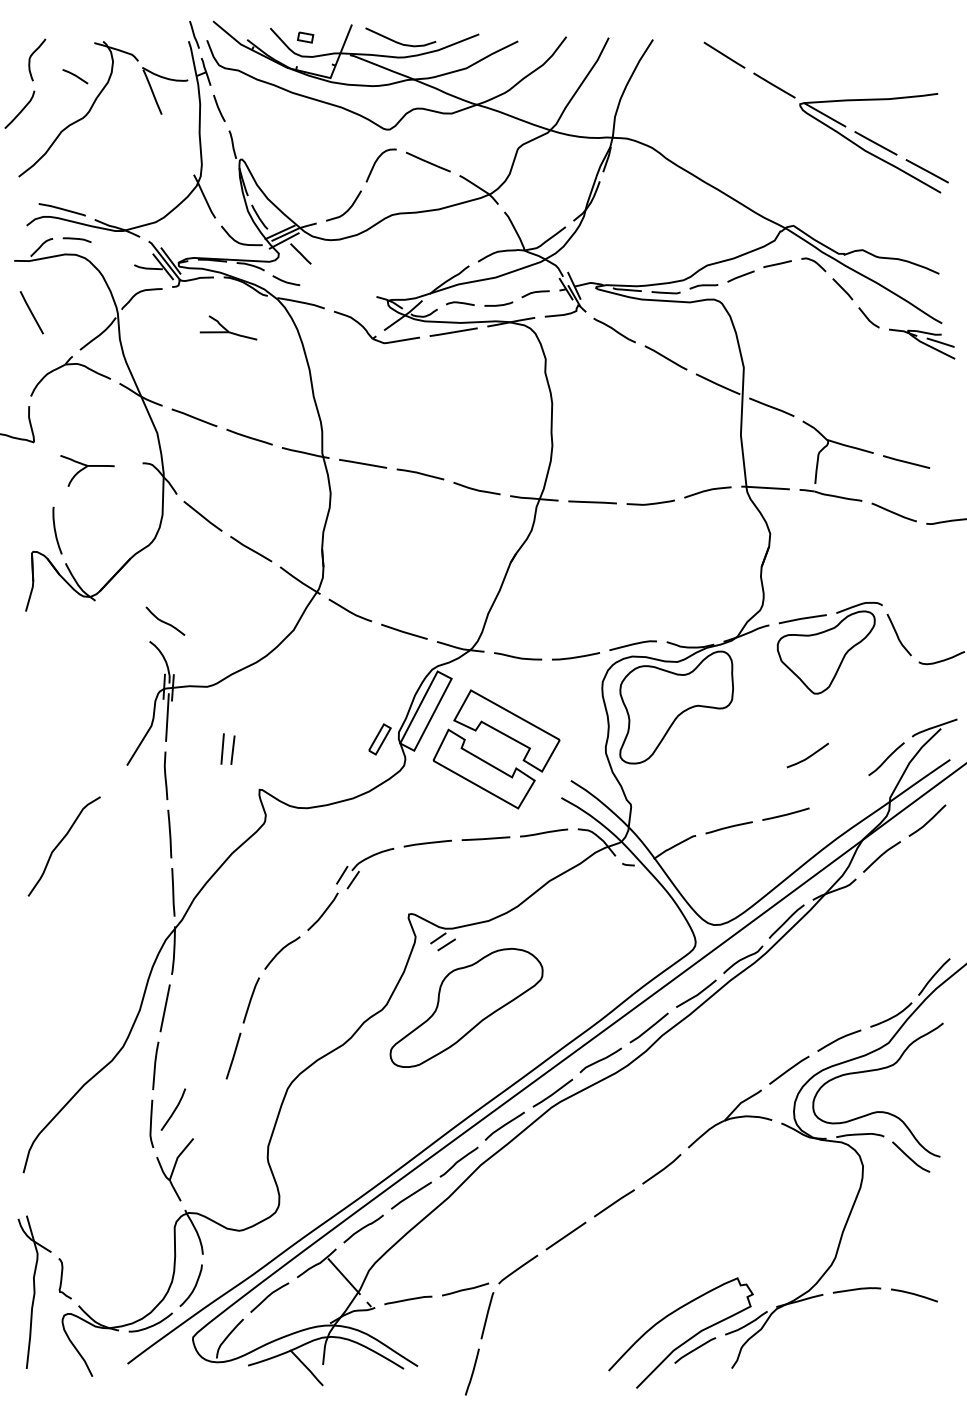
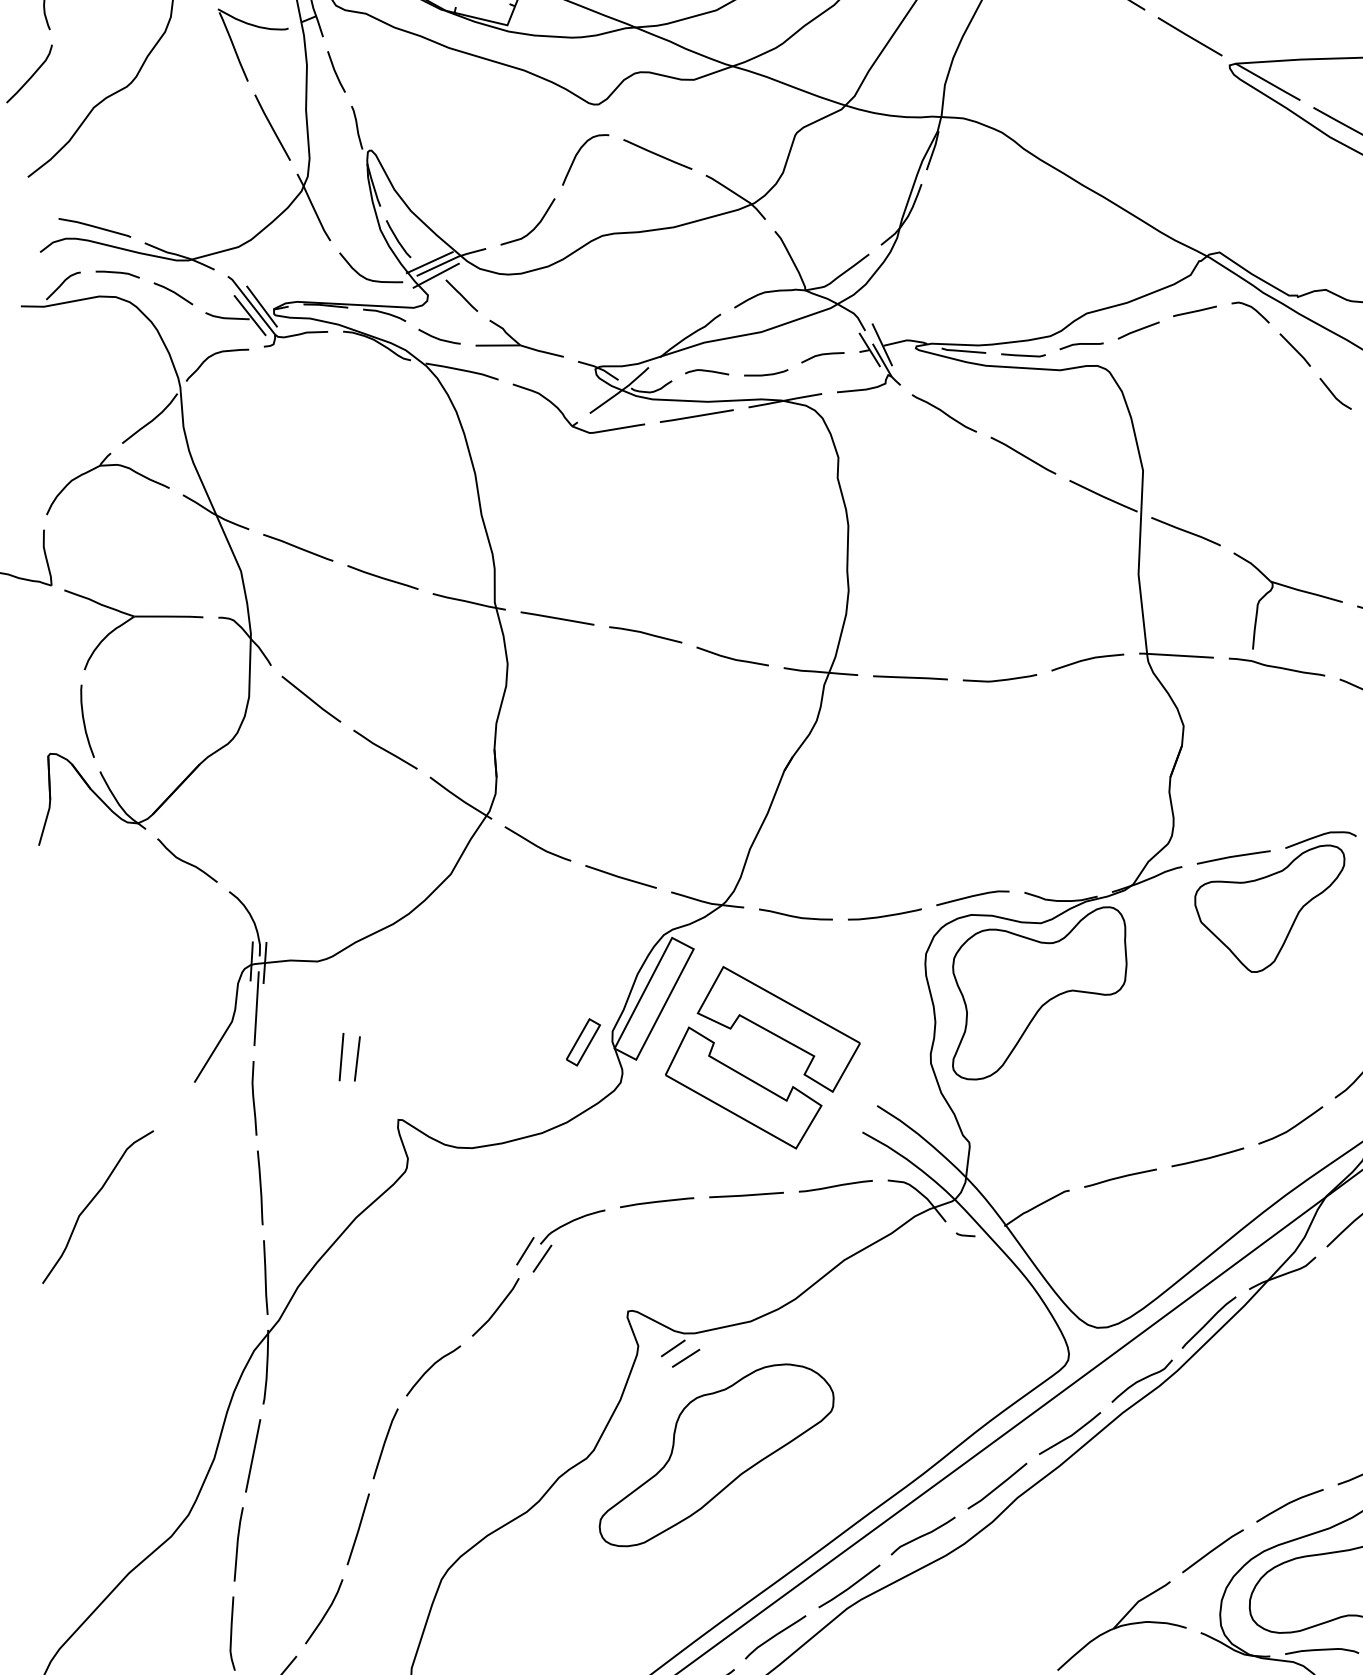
line: (75, 76) -> (173, 293), moved
line: (31, 312) -> (272, 127), moved
part: (228, 327) -> (519, 338), moved
part: (87, 470) -> (133, 628), size x1.67
curve: (165, 621) -> (187, 860), moved
curve: (808, 756) -> (1291, 1127), moved
curve: (174, 1109) -> (325, 1611), moved

